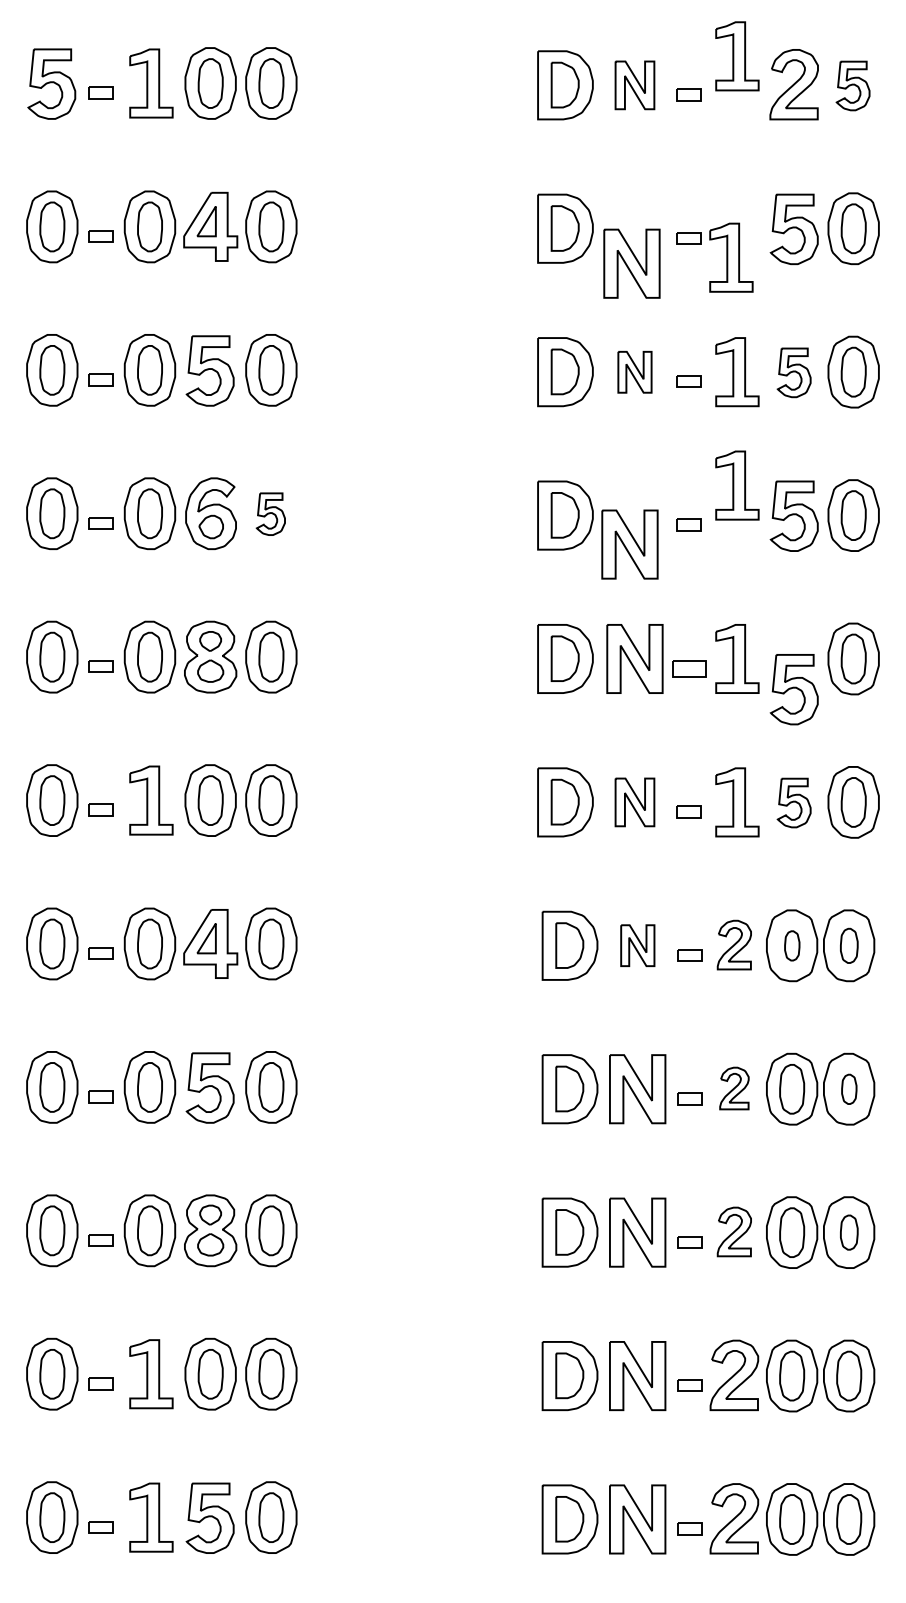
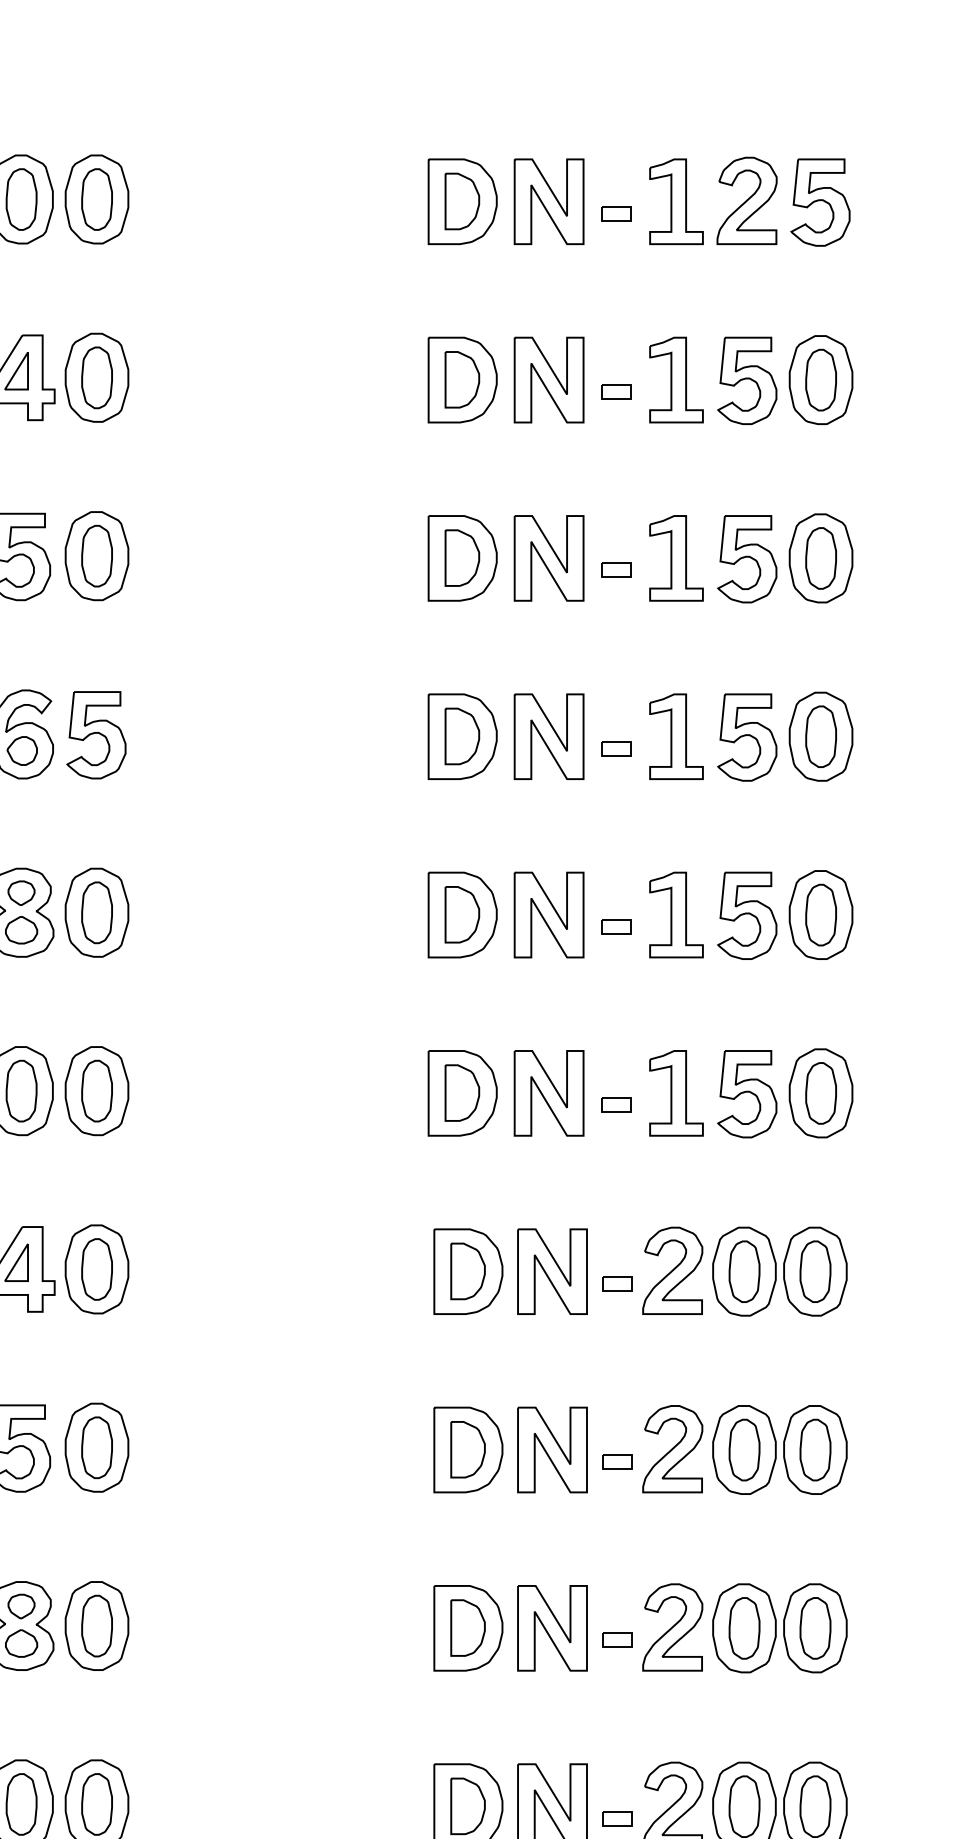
part: (737, 56) -> (676, 201), moved
part: (634, 85) -> (548, 201), size x1.43
part: (852, 85) -> (819, 201), size x1.43
part: (731, 257) -> (676, 379), moved
part: (631, 263) -> (548, 379), moved
part: (634, 372) -> (548, 558), size x1.67
part: (793, 372) -> (746, 558), size x1.43
part: (737, 485) -> (676, 736), moved
part: (270, 513) -> (95, 734), size x1.67
part: (629, 544) -> (548, 736), moved
part: (688, 668) -> (615, 926), size x0.71
part: (793, 689) -> (746, 915), moved
part: (634, 802) -> (548, 1093), size x1.43
part: (793, 802) -> (746, 1093), size x1.43
part: (734, 944) -> (672, 1270), size x1.43
part: (637, 945) -> (552, 1271), size x1.67
part: (792, 945) -> (744, 1271), size x1.67
part: (849, 945) -> (815, 1271), size x1.43
part: (734, 1088) -> (672, 1449), size x1.67
part: (849, 1089) -> (815, 1450), size x1.67
part: (734, 1231) -> (672, 1626), size x1.43
part: (849, 1232) -> (815, 1628), size x1.43

